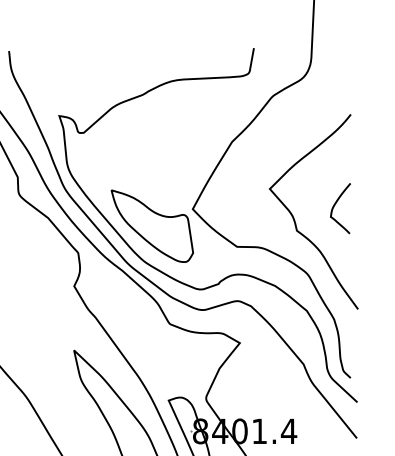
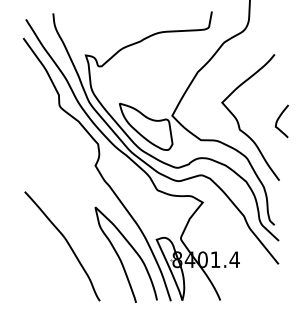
curve: (335, 207) -> (278, 120), moved

